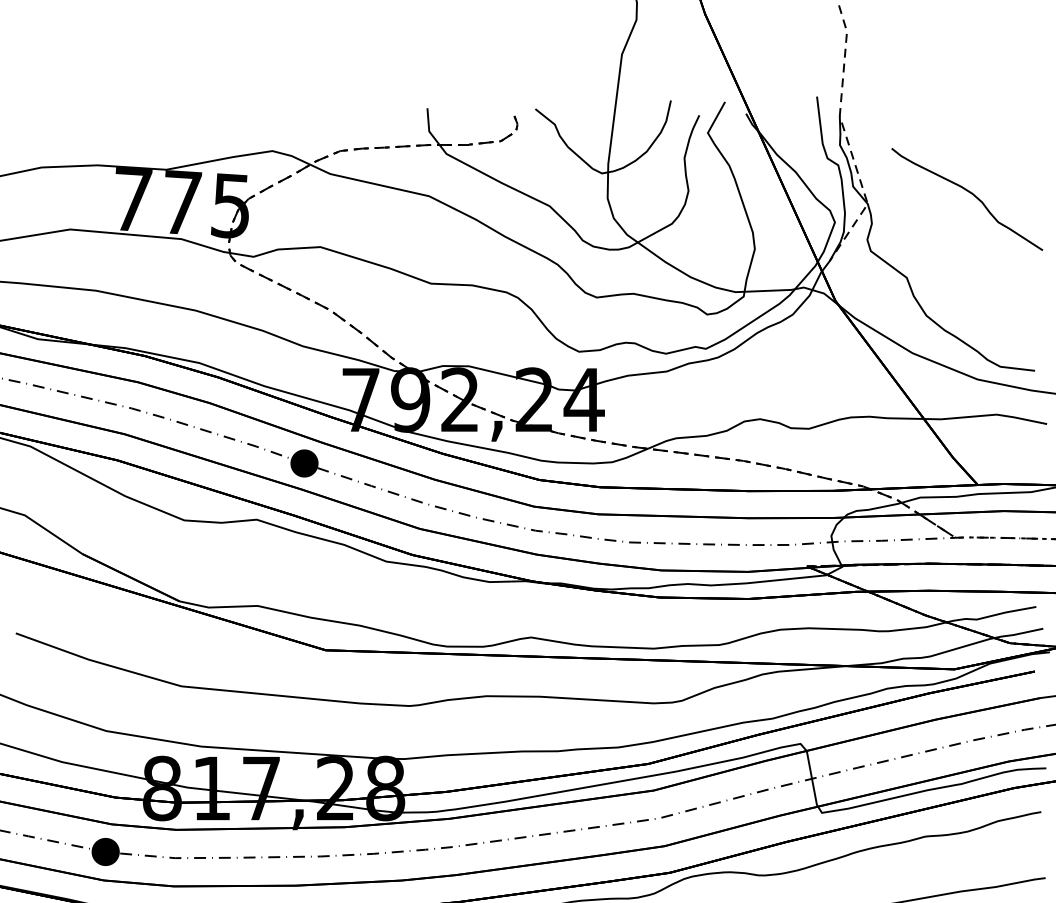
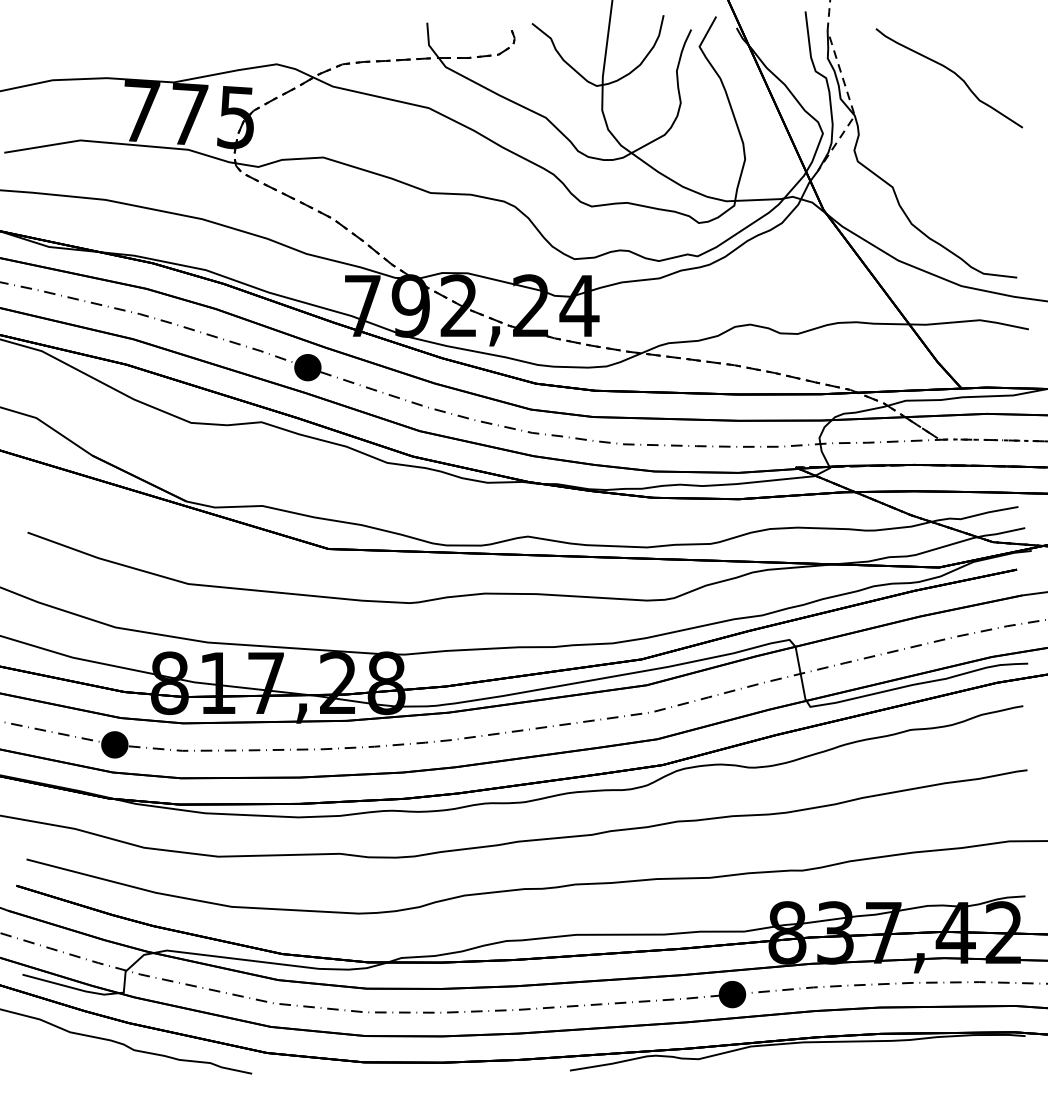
curve: (971, 194) -> (953, 73), moved

